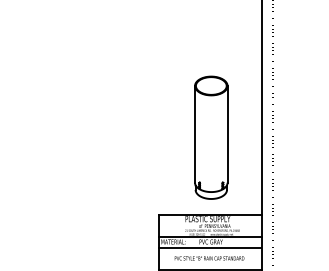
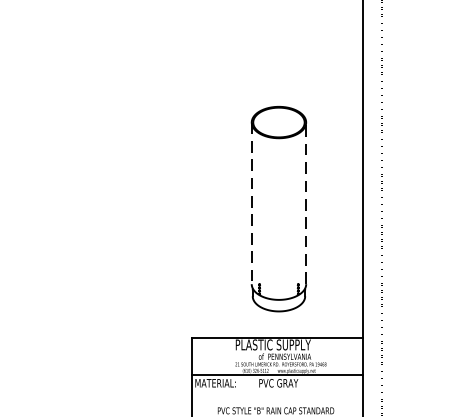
line: (227, 133) -> (306, 201), solid -> dashed
line: (195, 134) -> (252, 203), solid -> dashed
line: (210, 248) -> (277, 394), removed

